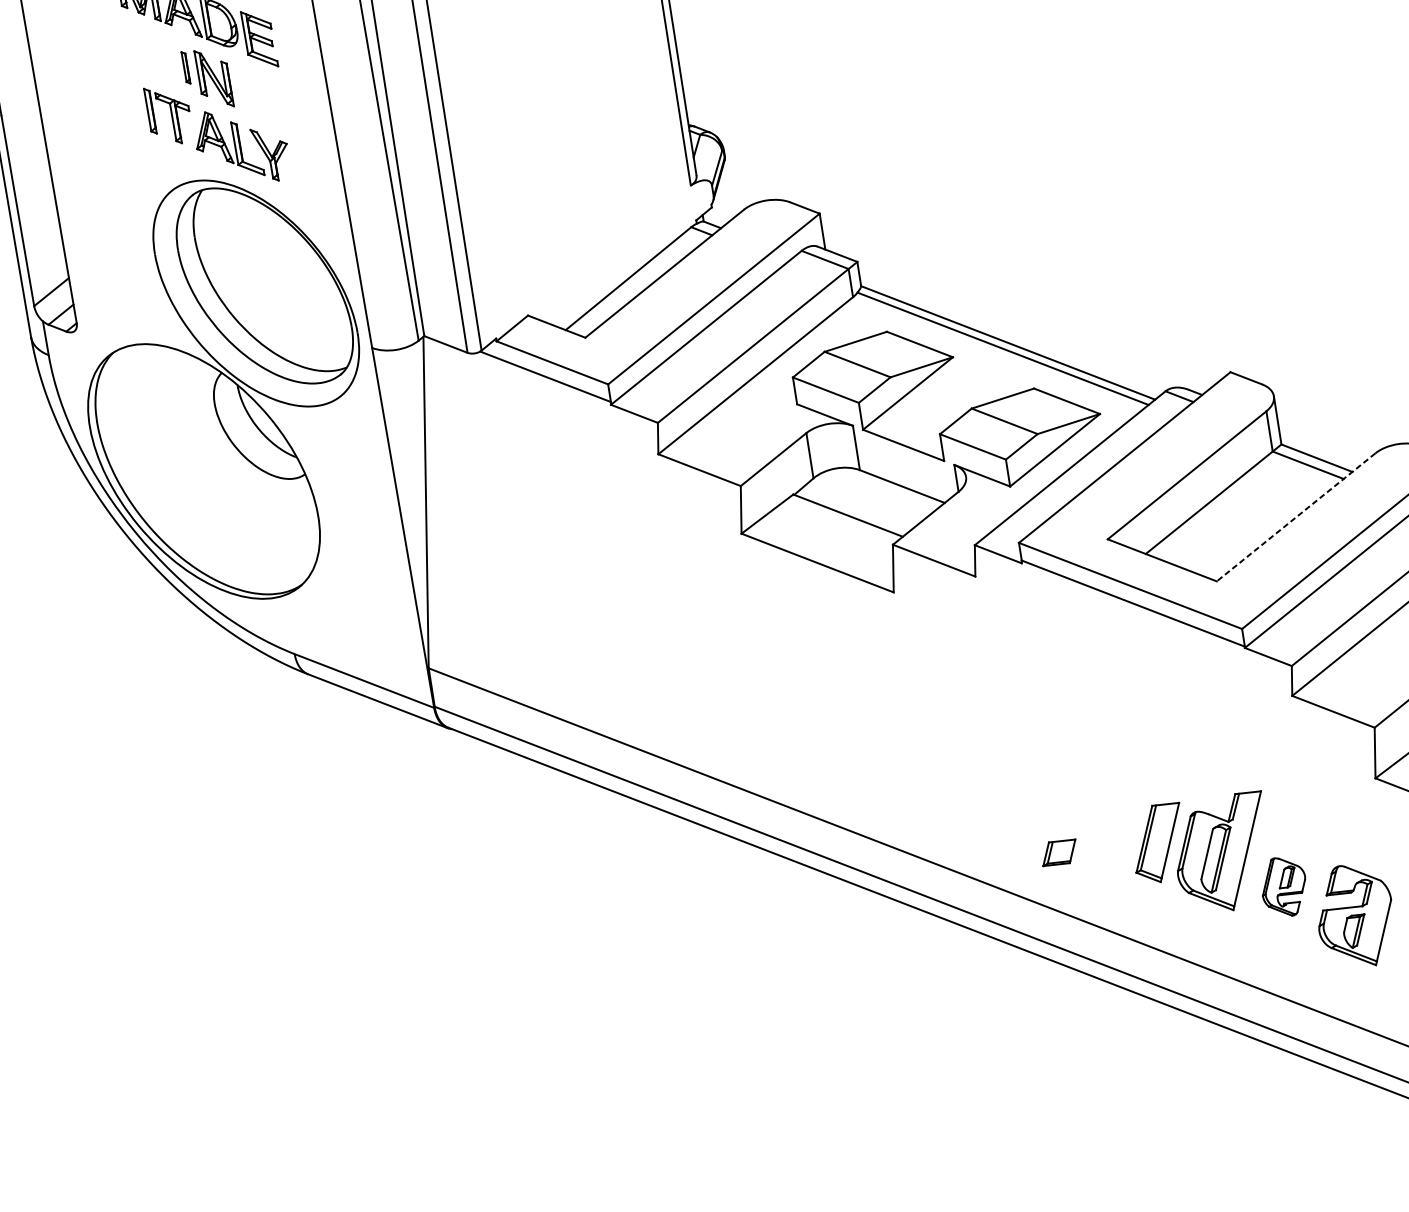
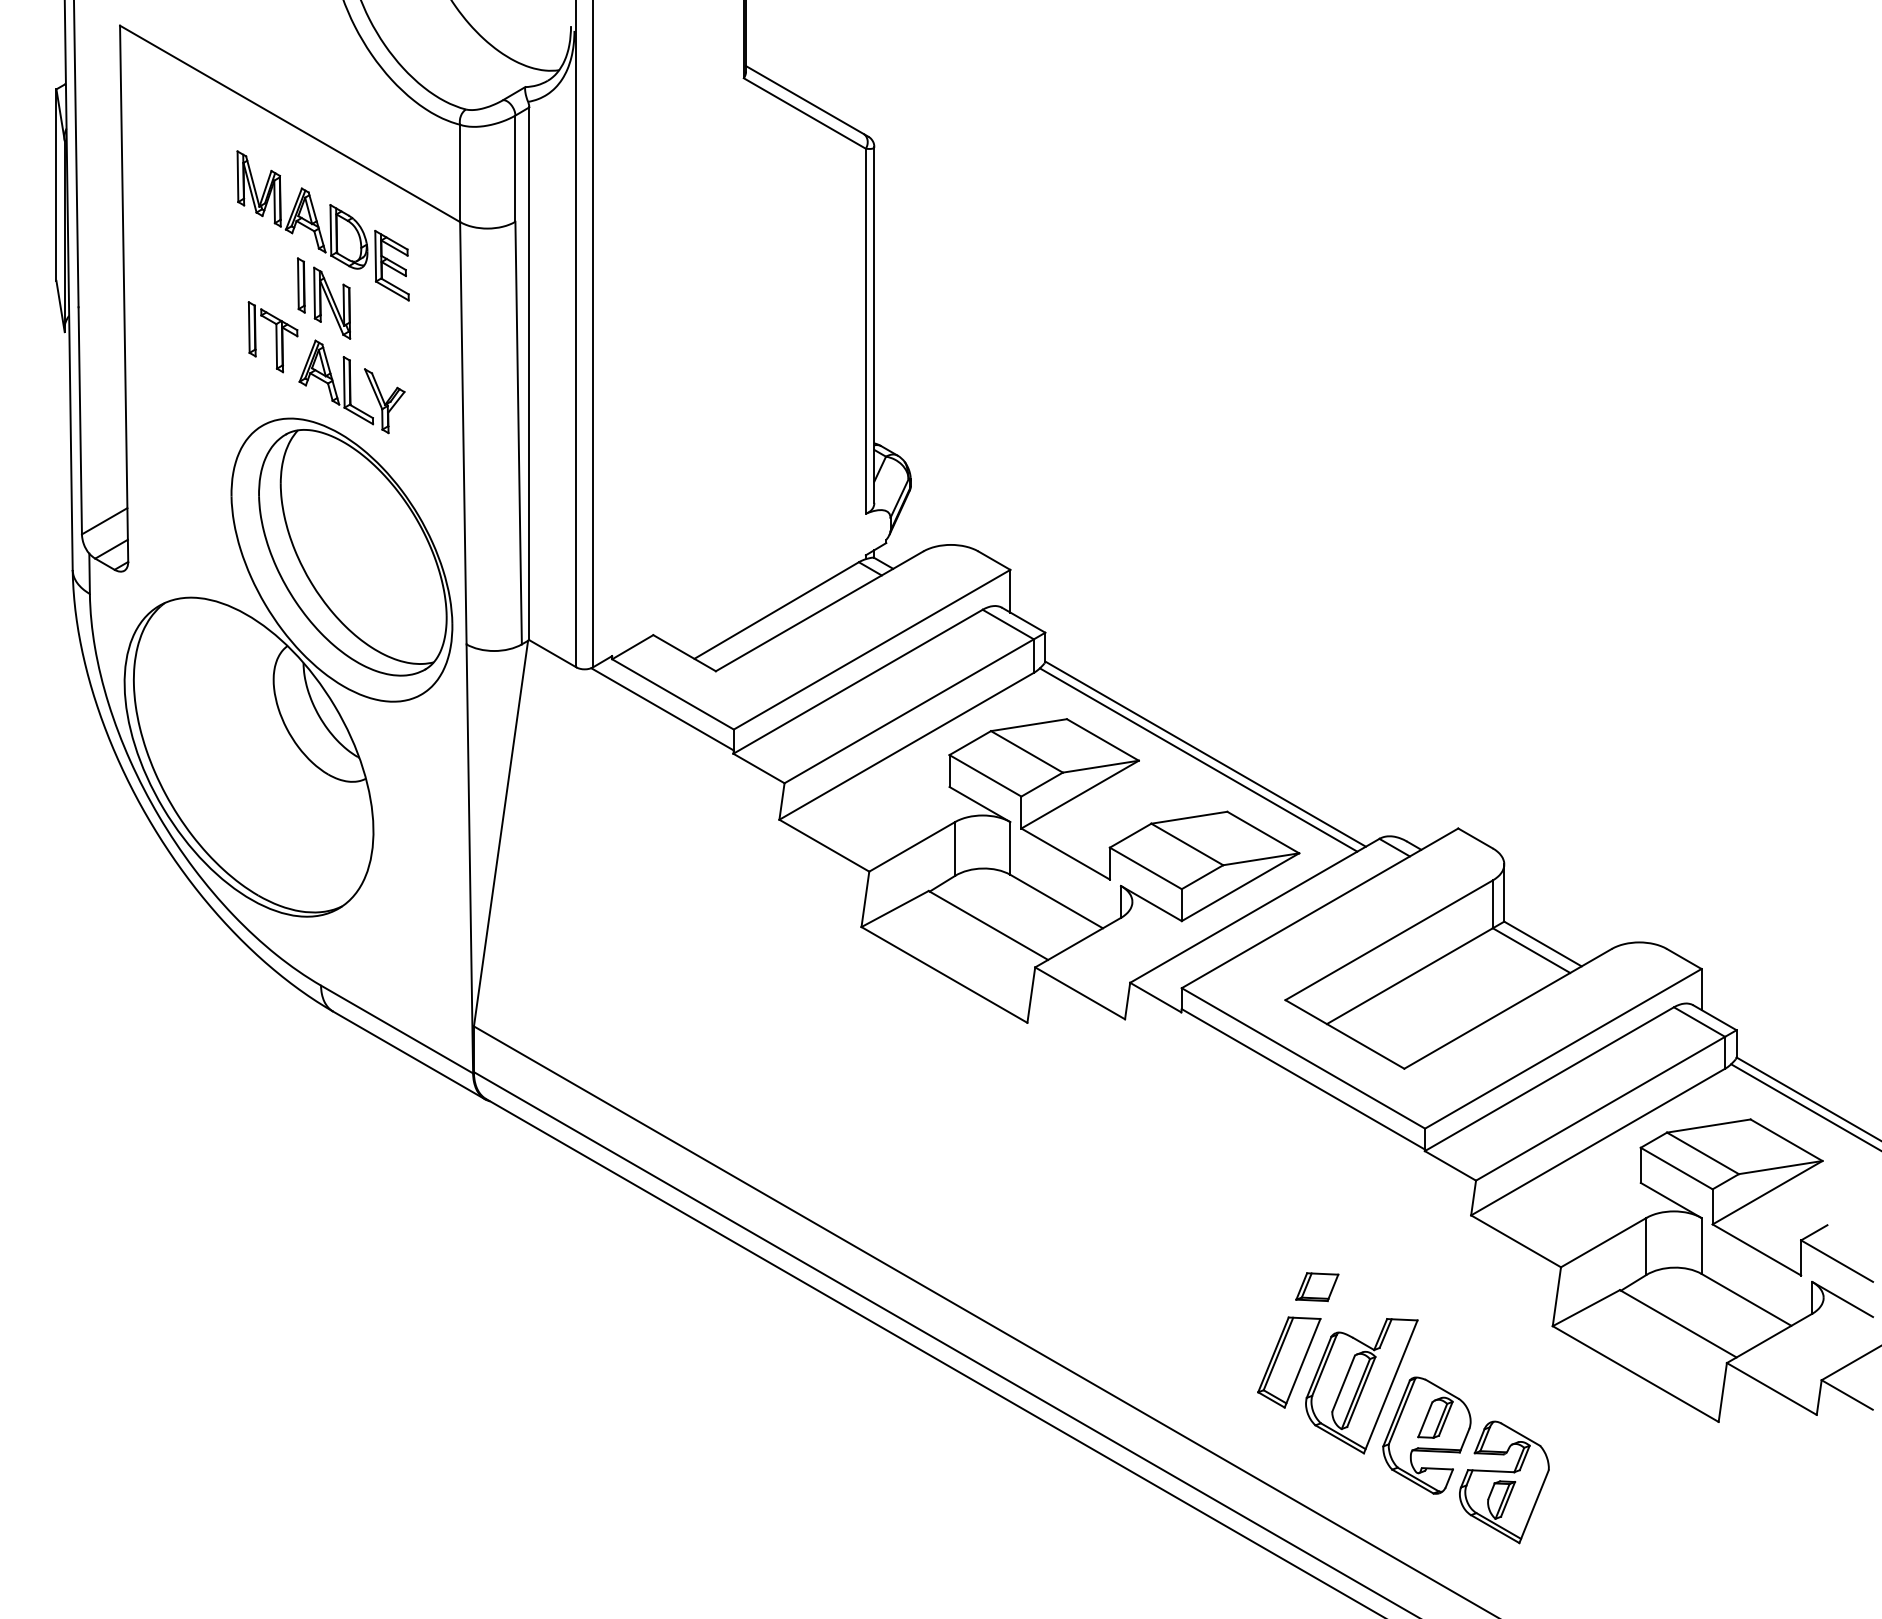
part: (186, 67) -> (301, 285), size x1.43
line: (1296, 516) -> (1508, 1008), dashed -> solid
part: (1059, 852) -> (1317, 1286), moved
part: (1283, 886) -> (1426, 1435), size x1.67

